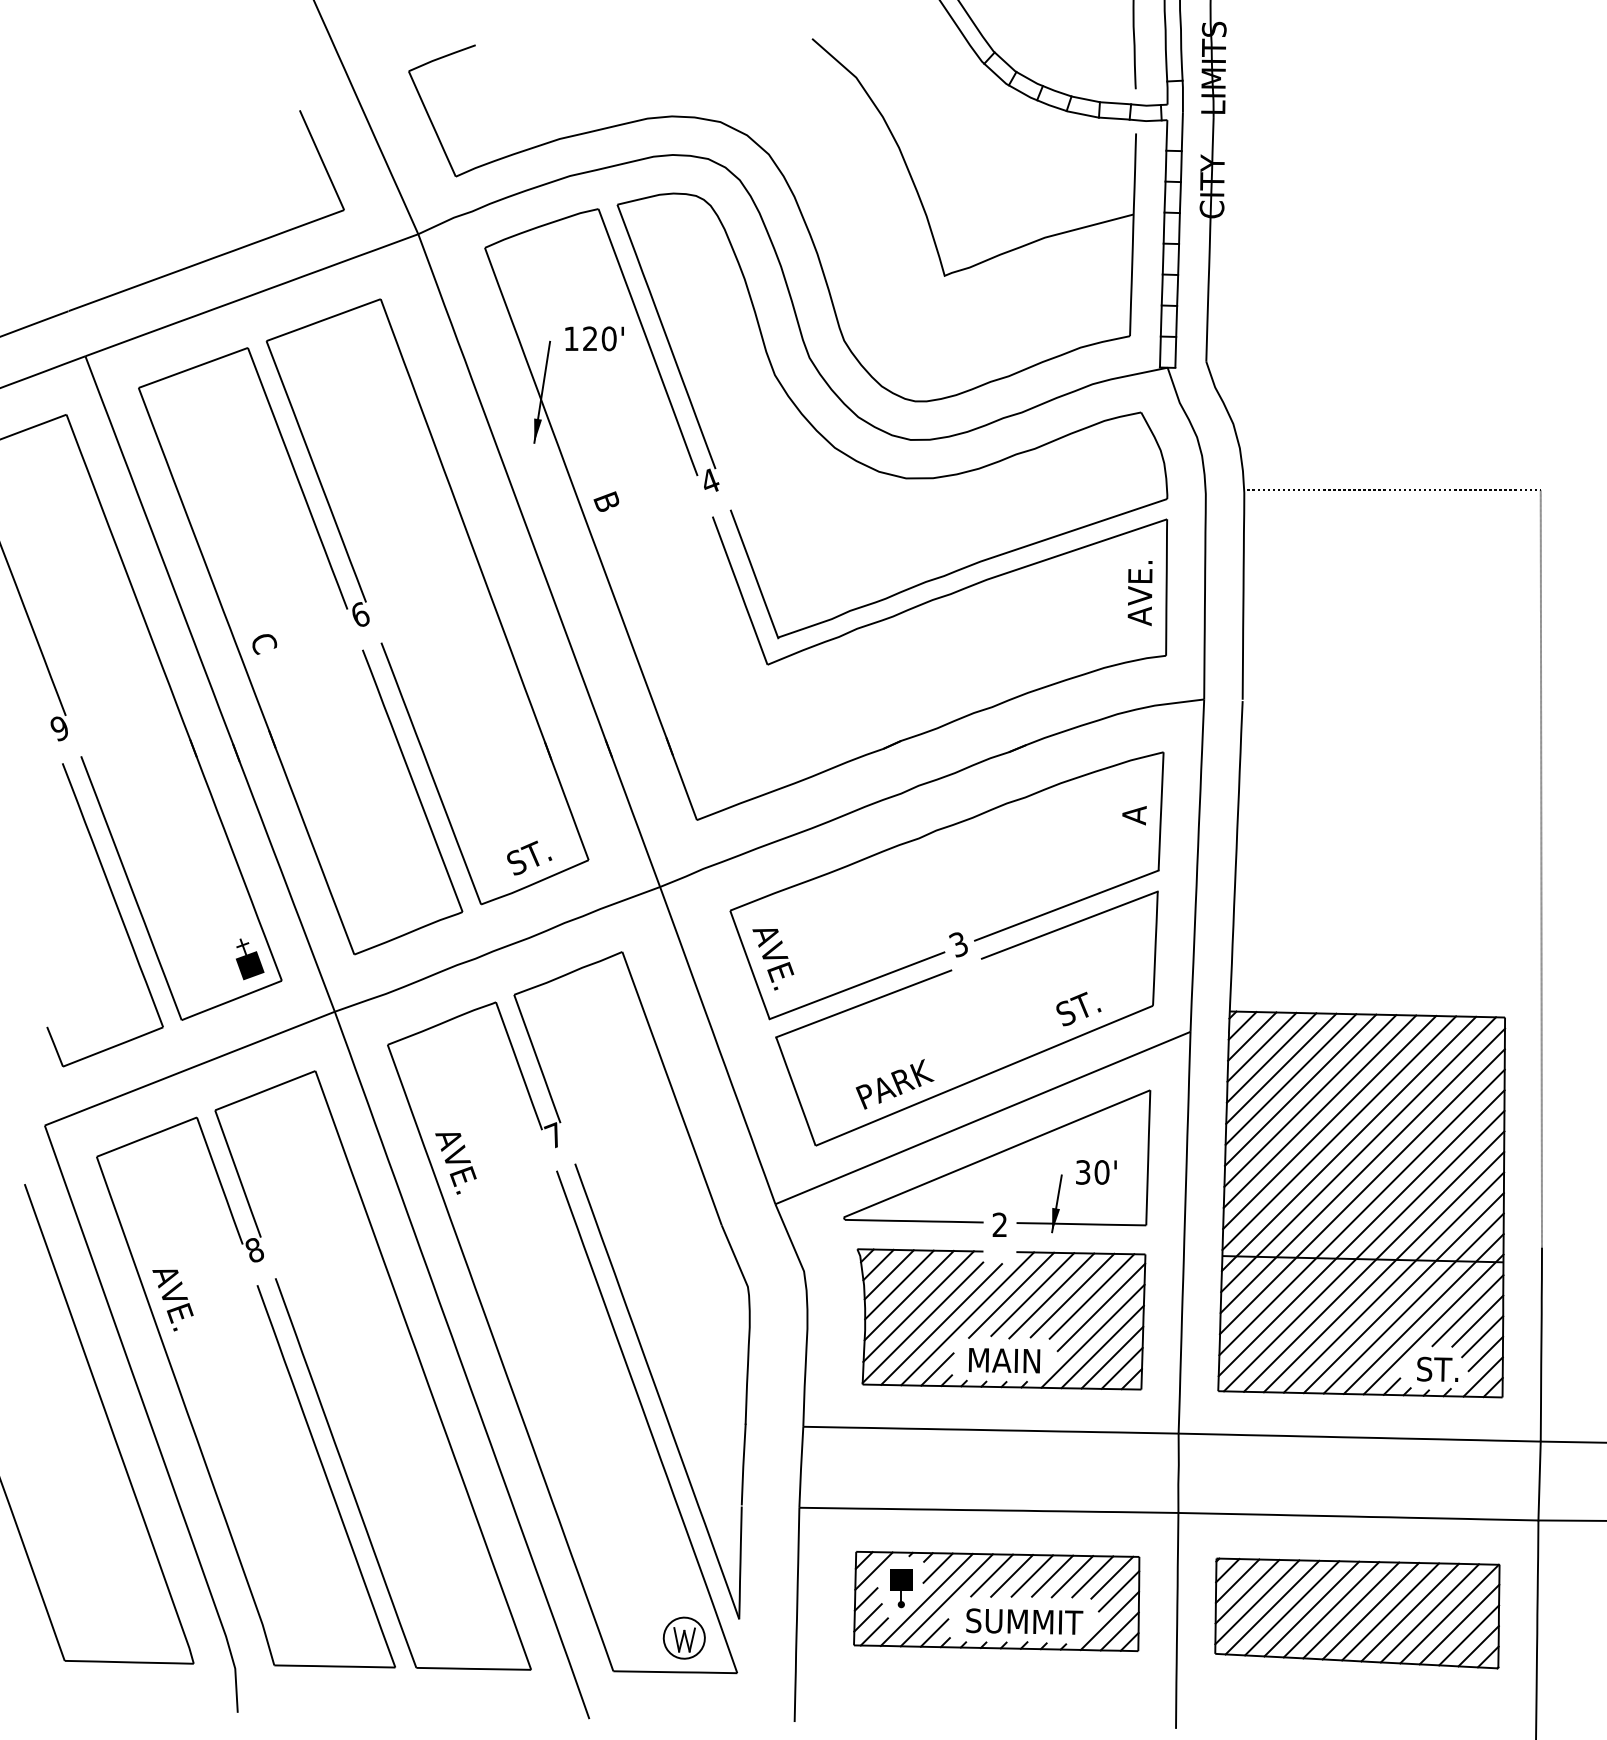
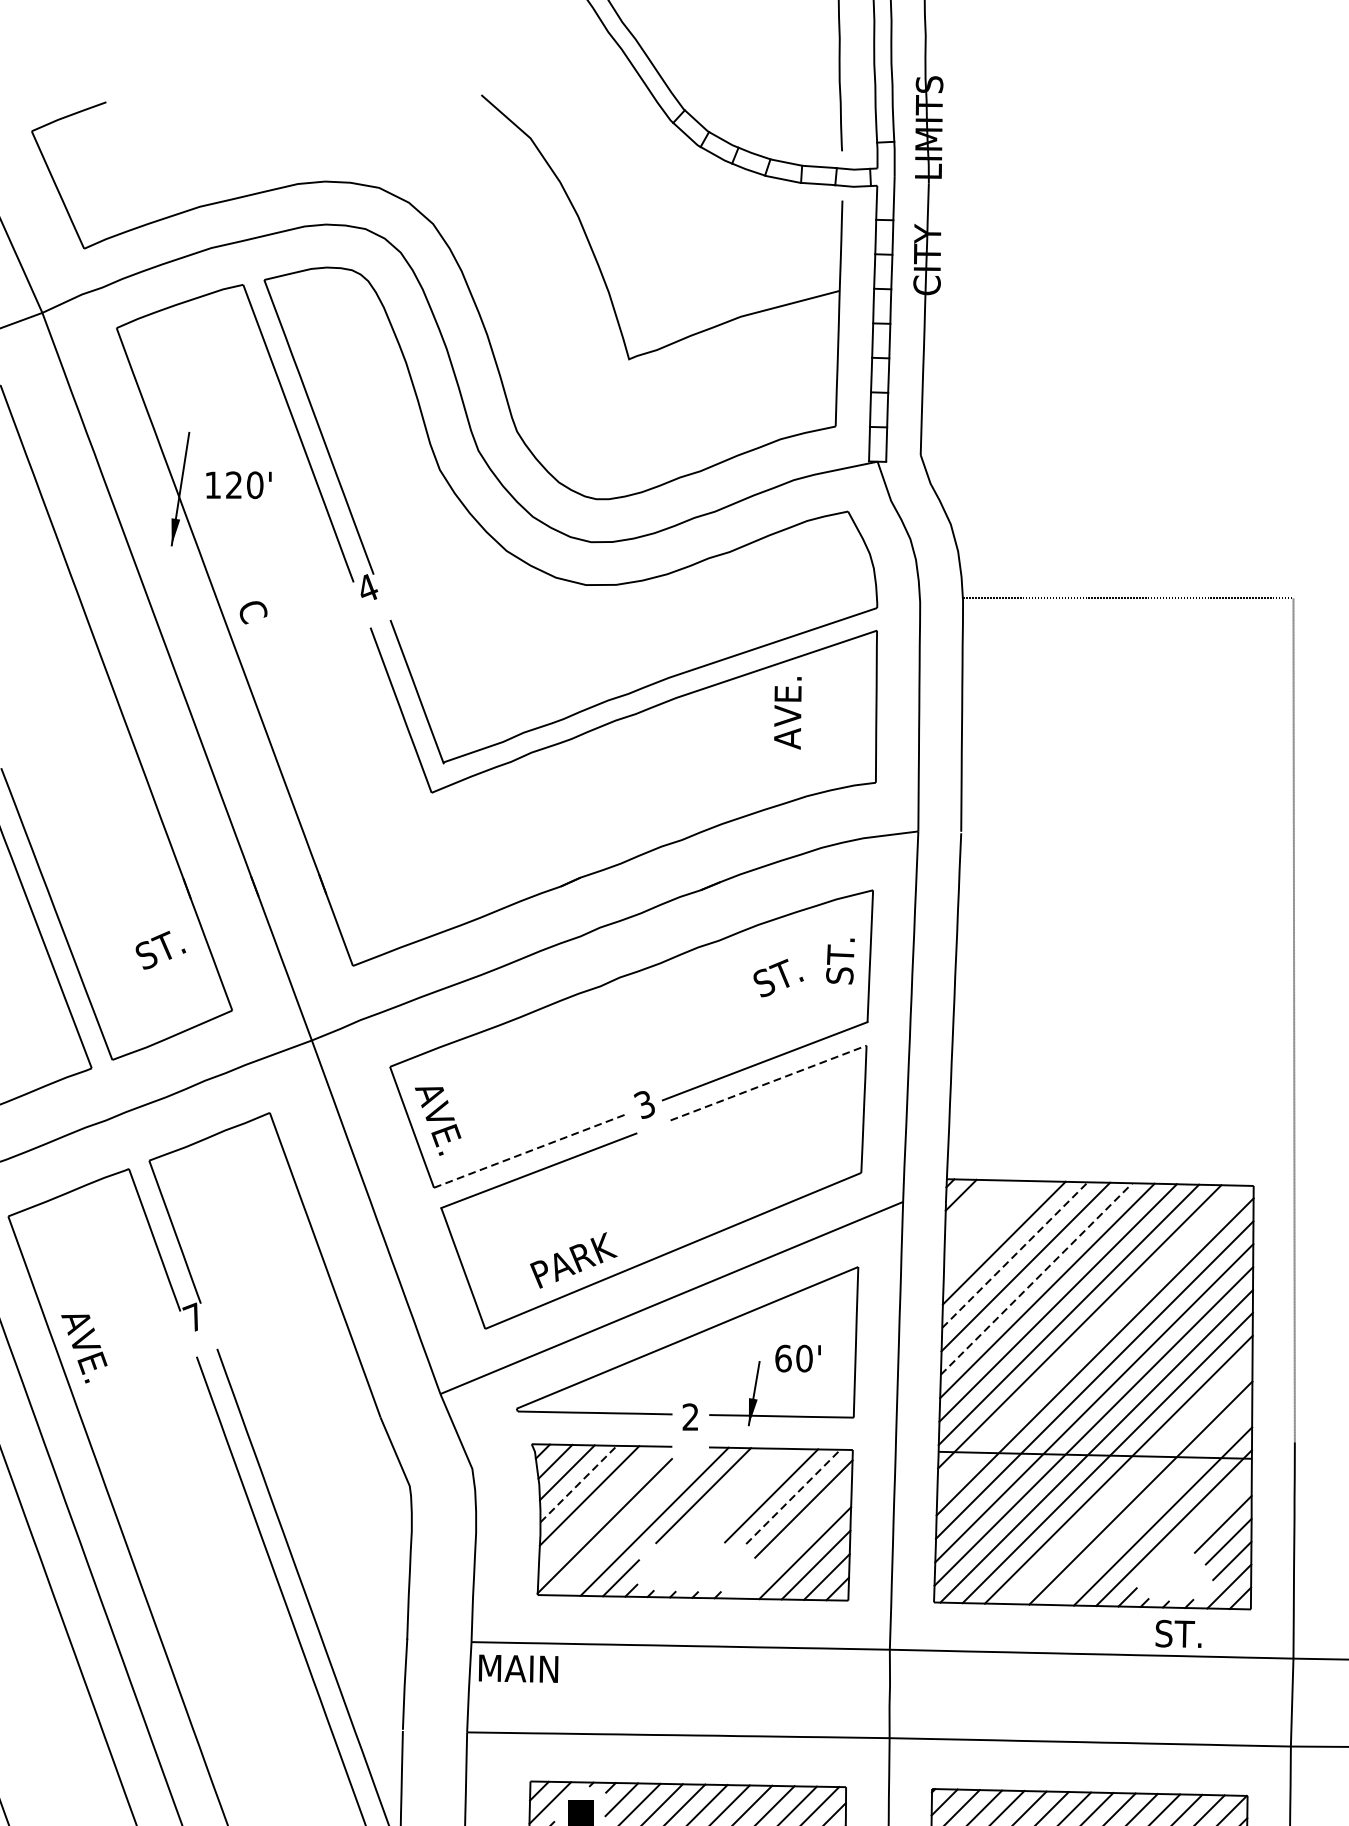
text: (594, 338) -> (238, 484), moved
text: (606, 502) -> (252, 611), B -> C
text: (1139, 593) -> (787, 713), moved
text: (1134, 815) -> (840, 960), A -> ST.
text: (529, 857) -> (160, 949), moved
line: (1070, 925) -> (769, 1083), solid -> dashed
line: (857, 985) -> (531, 1150), solid -> dashed
text: (1078, 1008) -> (778, 977), moved
line: (1252, 1036) -> (972, 1207), removed
line: (1261, 1046) -> (982, 1218), removed
line: (1271, 1057) -> (993, 1230), removed
line: (1291, 1079) -> (1015, 1255), solid -> dashed
line: (1310, 1101) -> (1036, 1279), solid -> dashed
line: (1358, 1154) -> (1090, 1338), removed
text: (1082, 1172) -> (782, 1358), 30' -> 60'
line: (1393, 1282) -> (1129, 1481), removed
line: (899, 1285) -> (578, 1484), solid -> dashed
line: (1032, 1294) -> (726, 1494), removed
line: (1051, 1295) -> (748, 1495), removed
line: (1092, 1296) -> (793, 1496), solid -> dashed
line: (1413, 1303) -> (1151, 1504), removed
line: (918, 1306) -> (599, 1508), removed
line: (1467, 1310) -> (1211, 1512), removed
line: (941, 1324) -> (625, 1528), removed
line: (1092, 1335) -> (793, 1540), removed
text: (1004, 1360) -> (518, 1668), moved
text: (1437, 1368) -> (1178, 1632), moved

